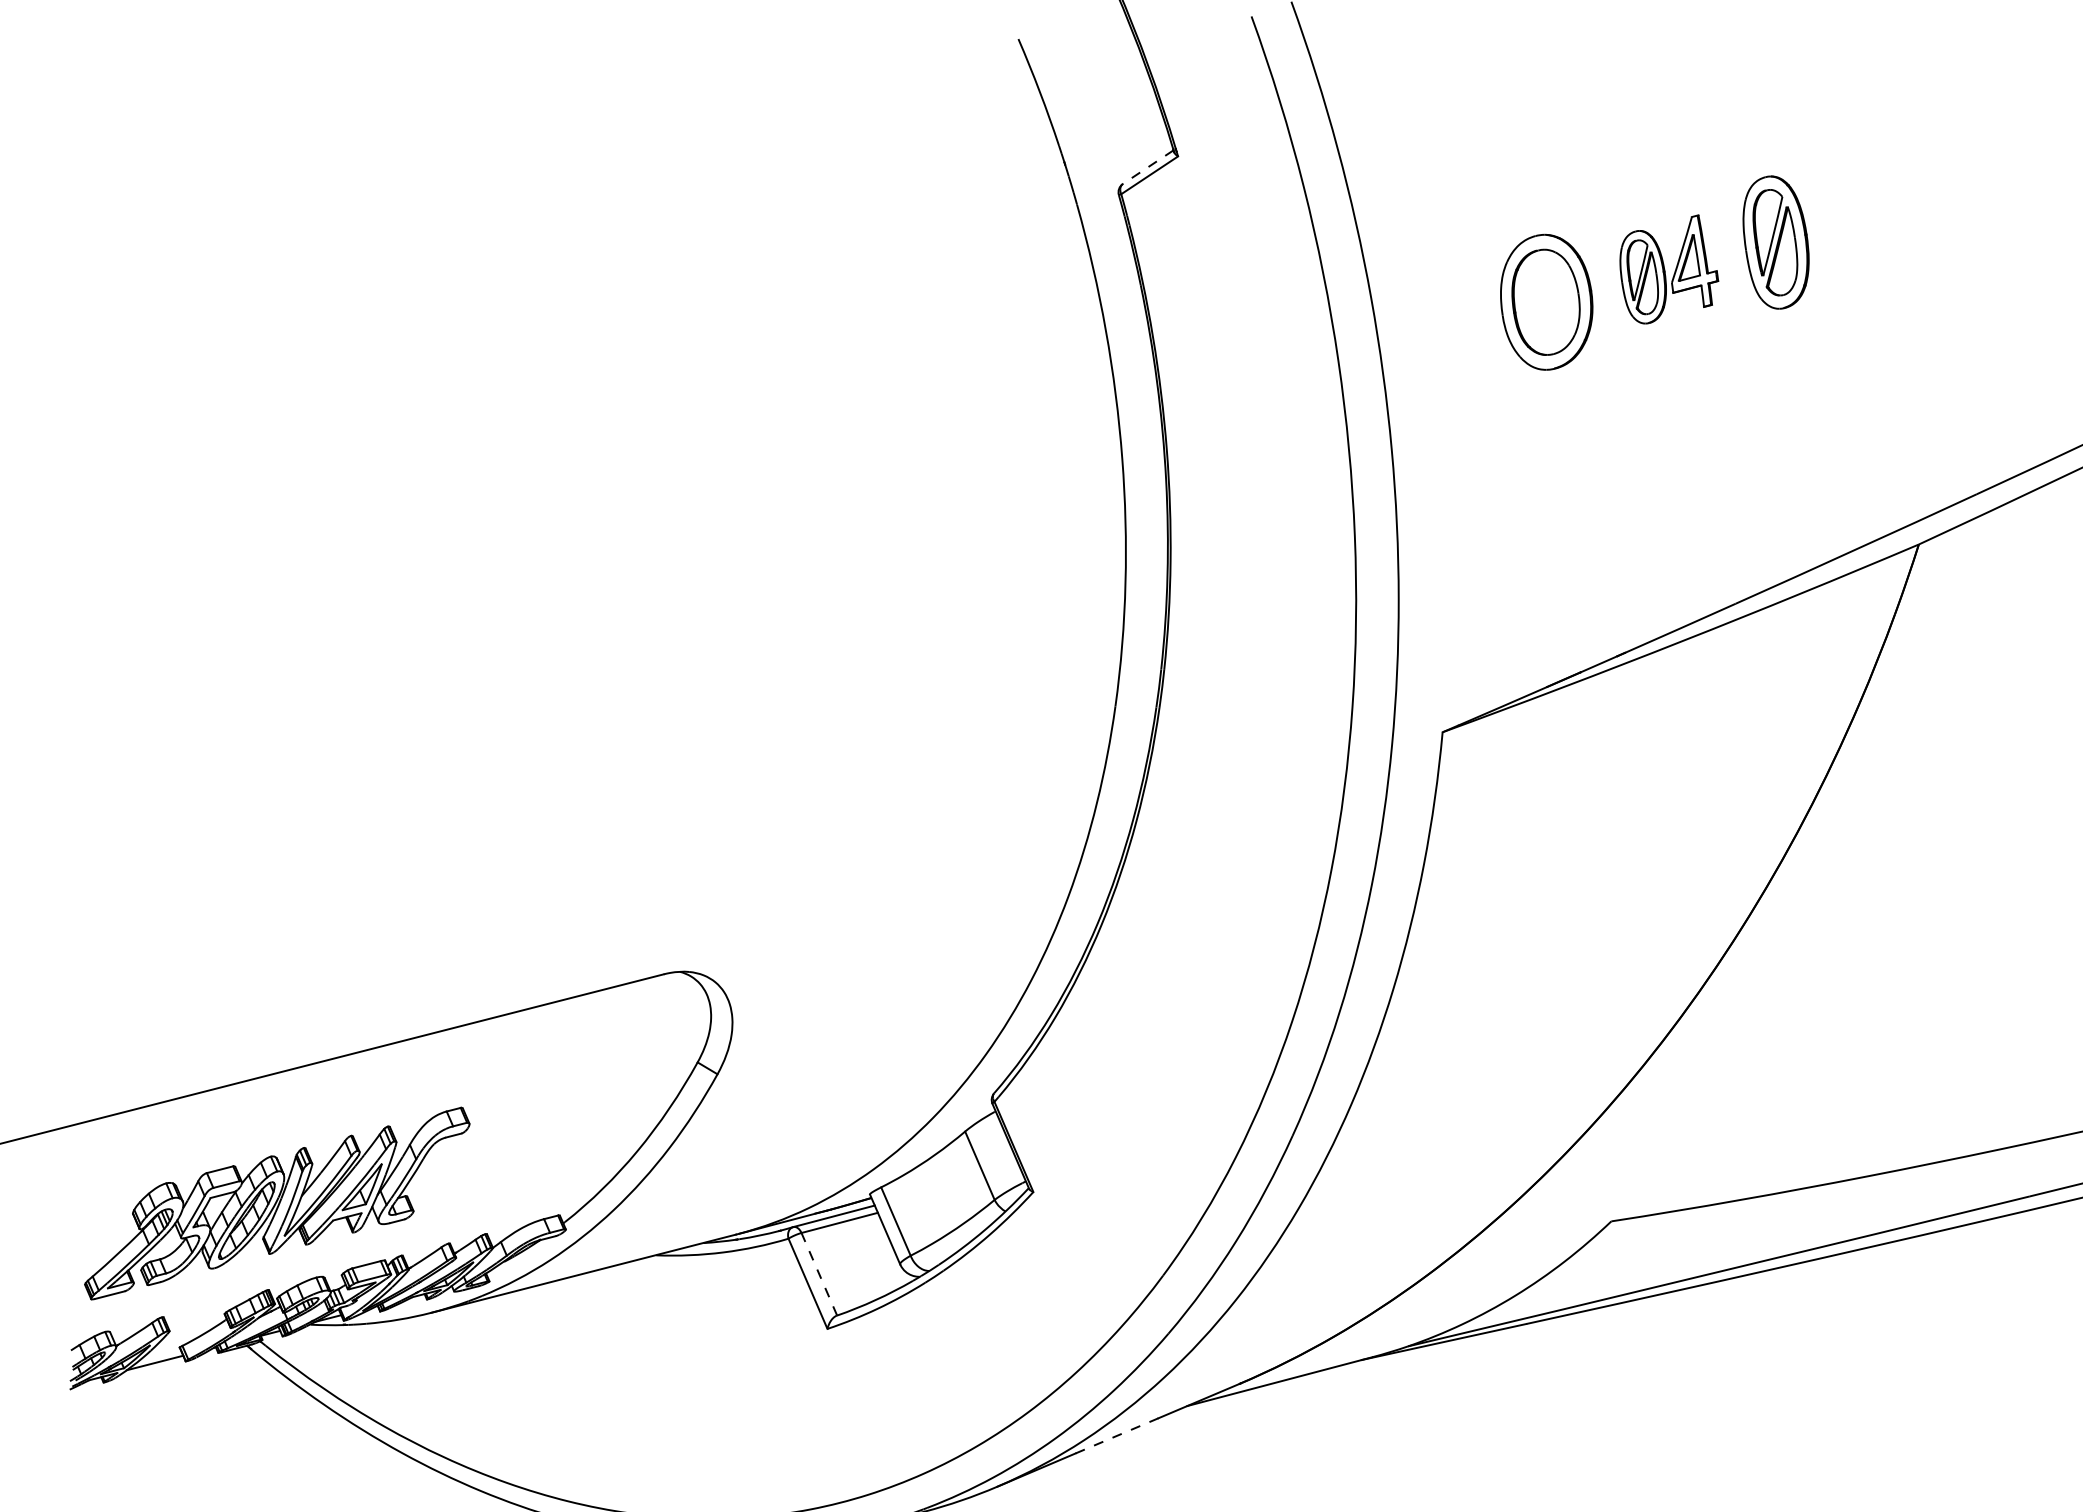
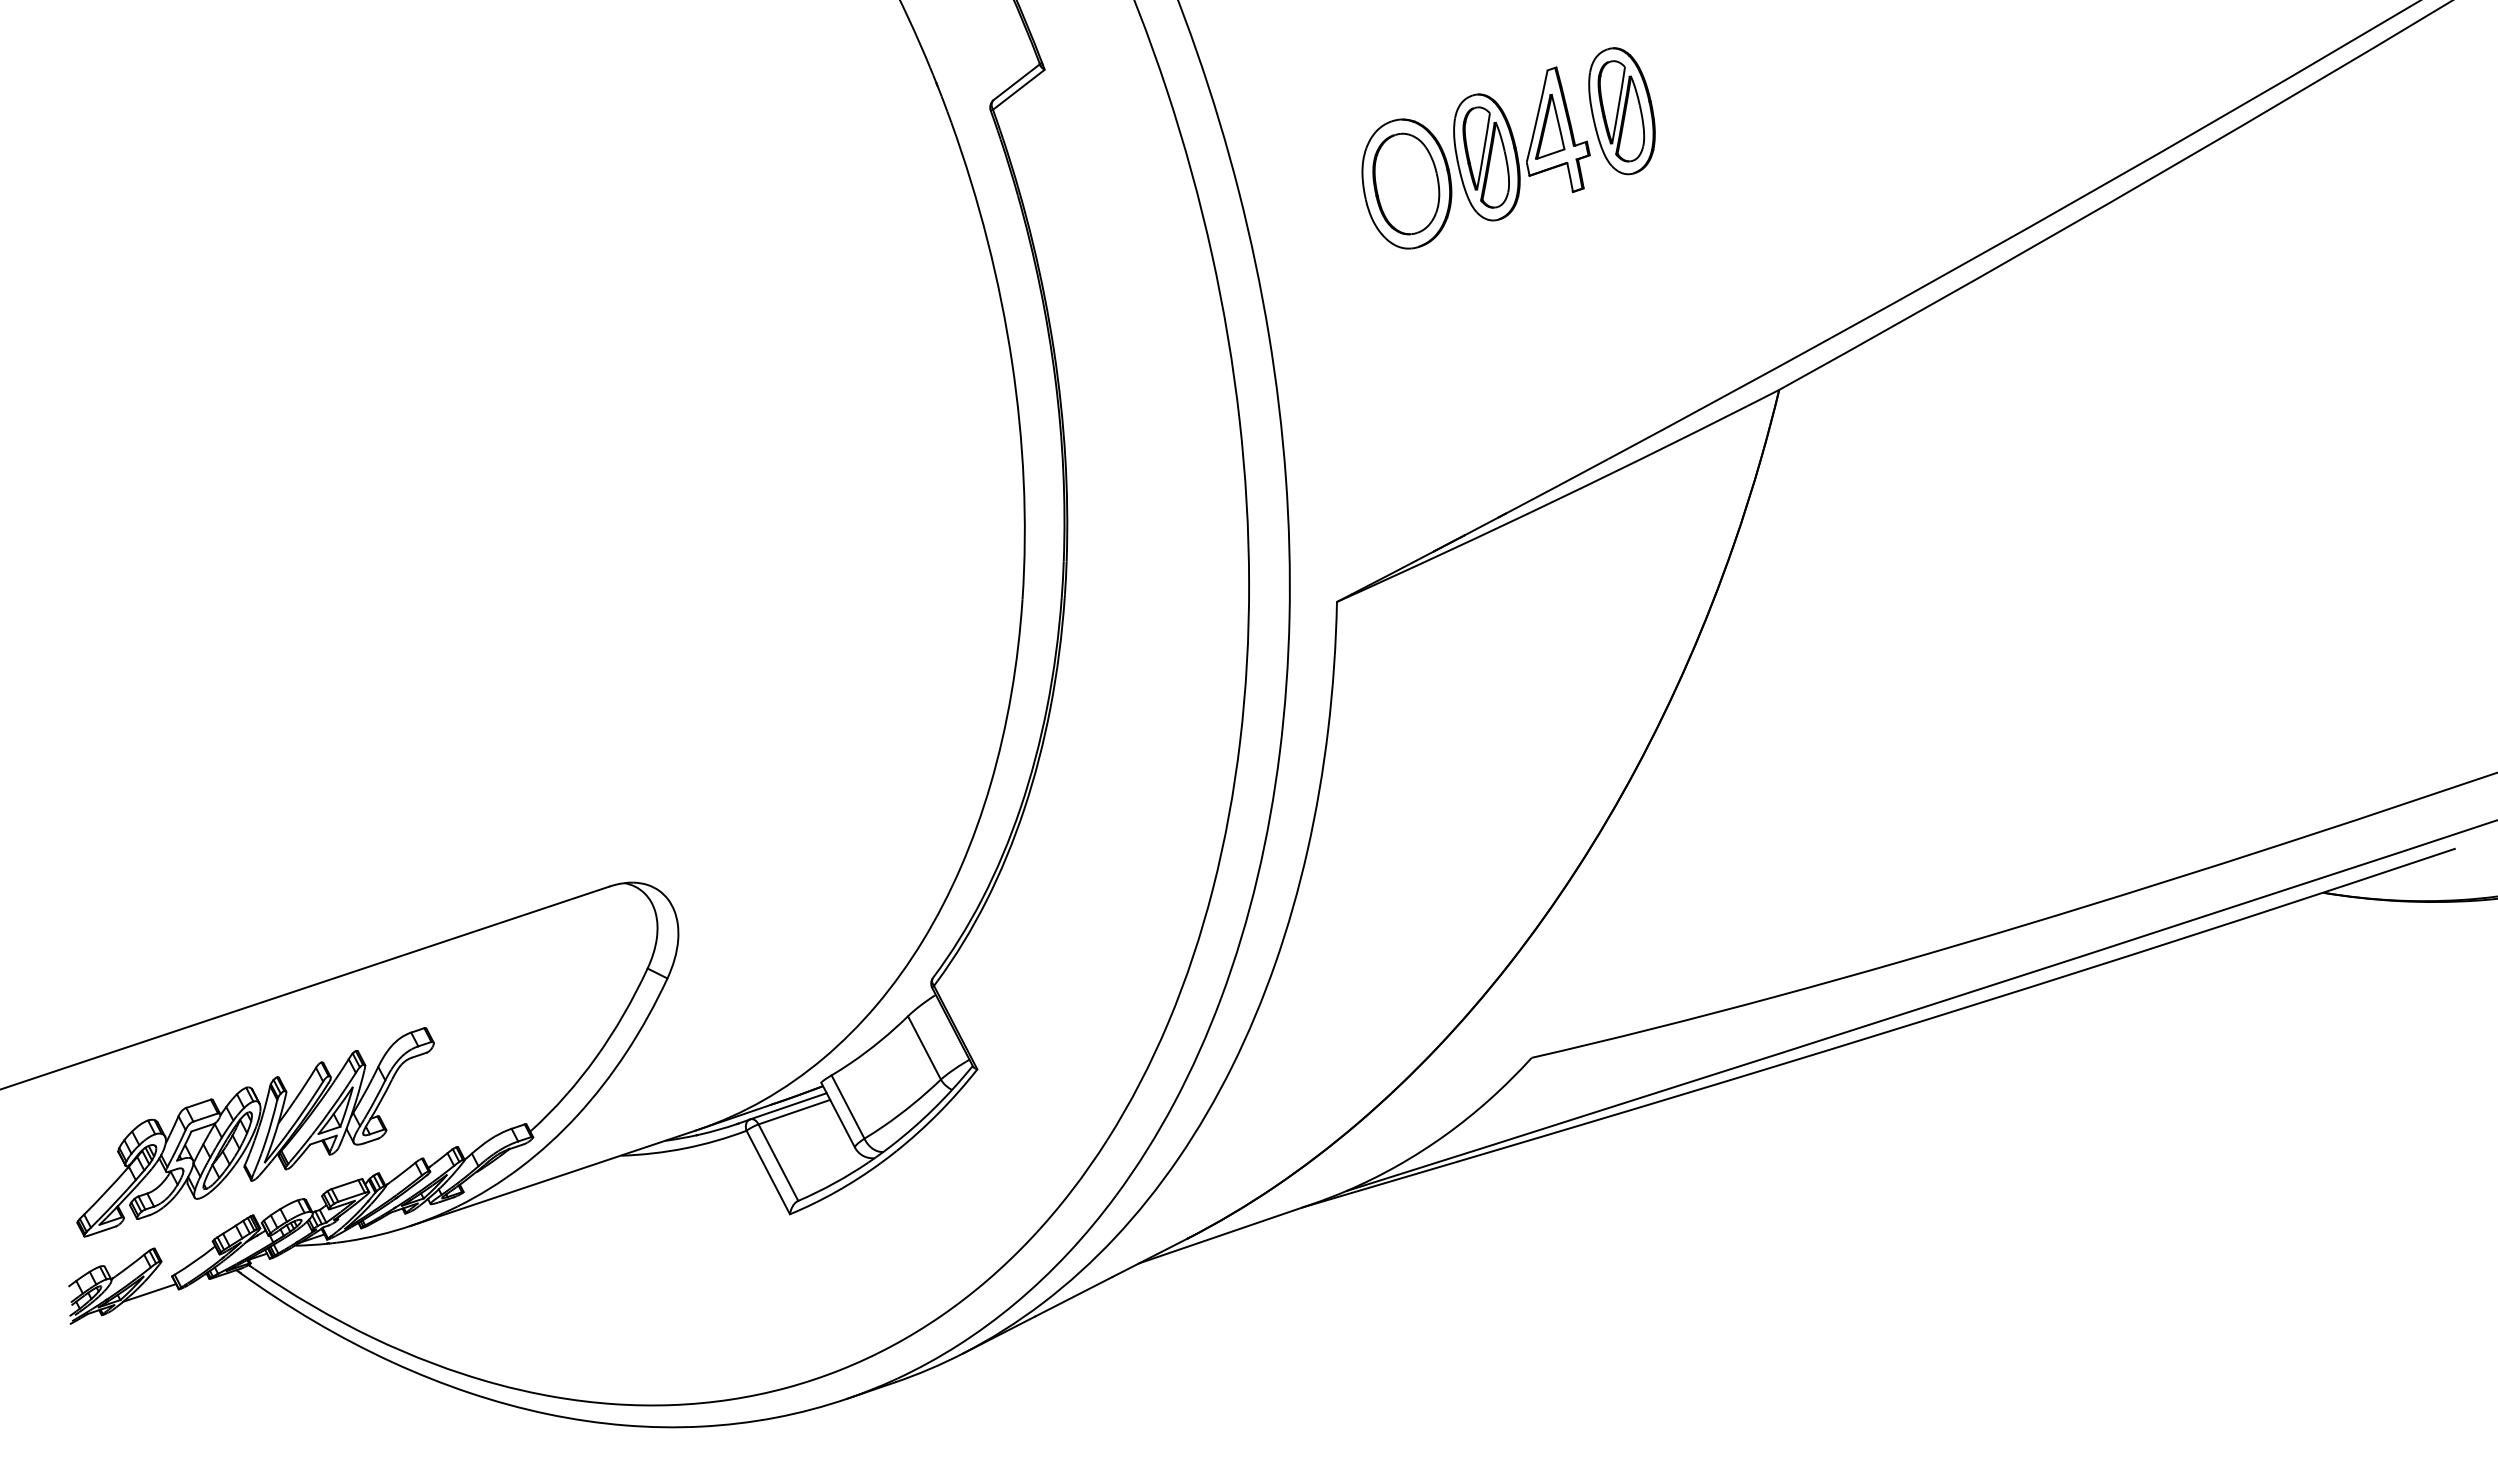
line: (1147, 167) -> (1016, 82), dashed -> solid
part: (1668, 268) -> (1521, 143), size x1.43
line: (819, 1274) -> (778, 1162), dashed -> solid
line: (1117, 1435) -> (1074, 1296), dashed -> solid

